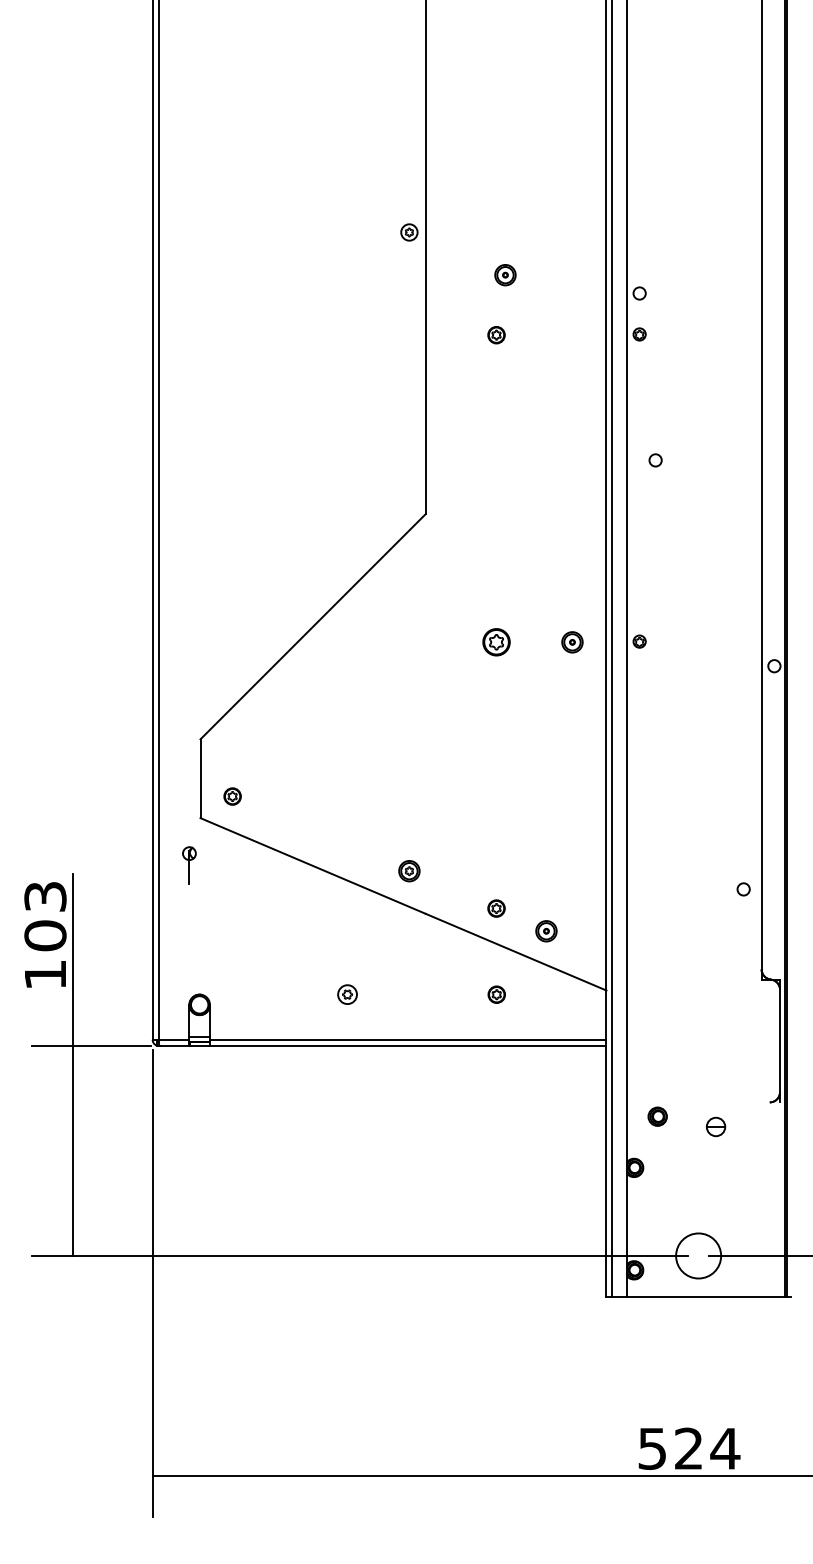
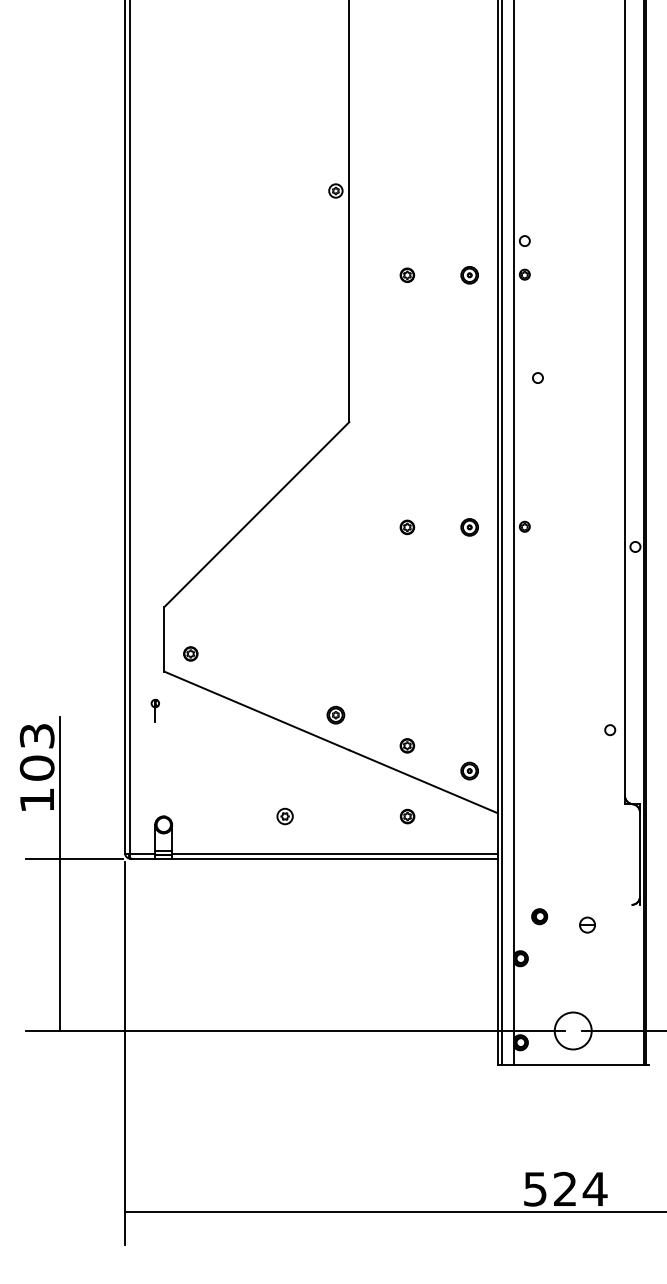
part: (505, 275) -> (469, 275), moved
part: (496, 642) -> (407, 527), size x0.62
part: (189, 865) -> (155, 710), size x0.71
part: (546, 931) -> (469, 771), moved

